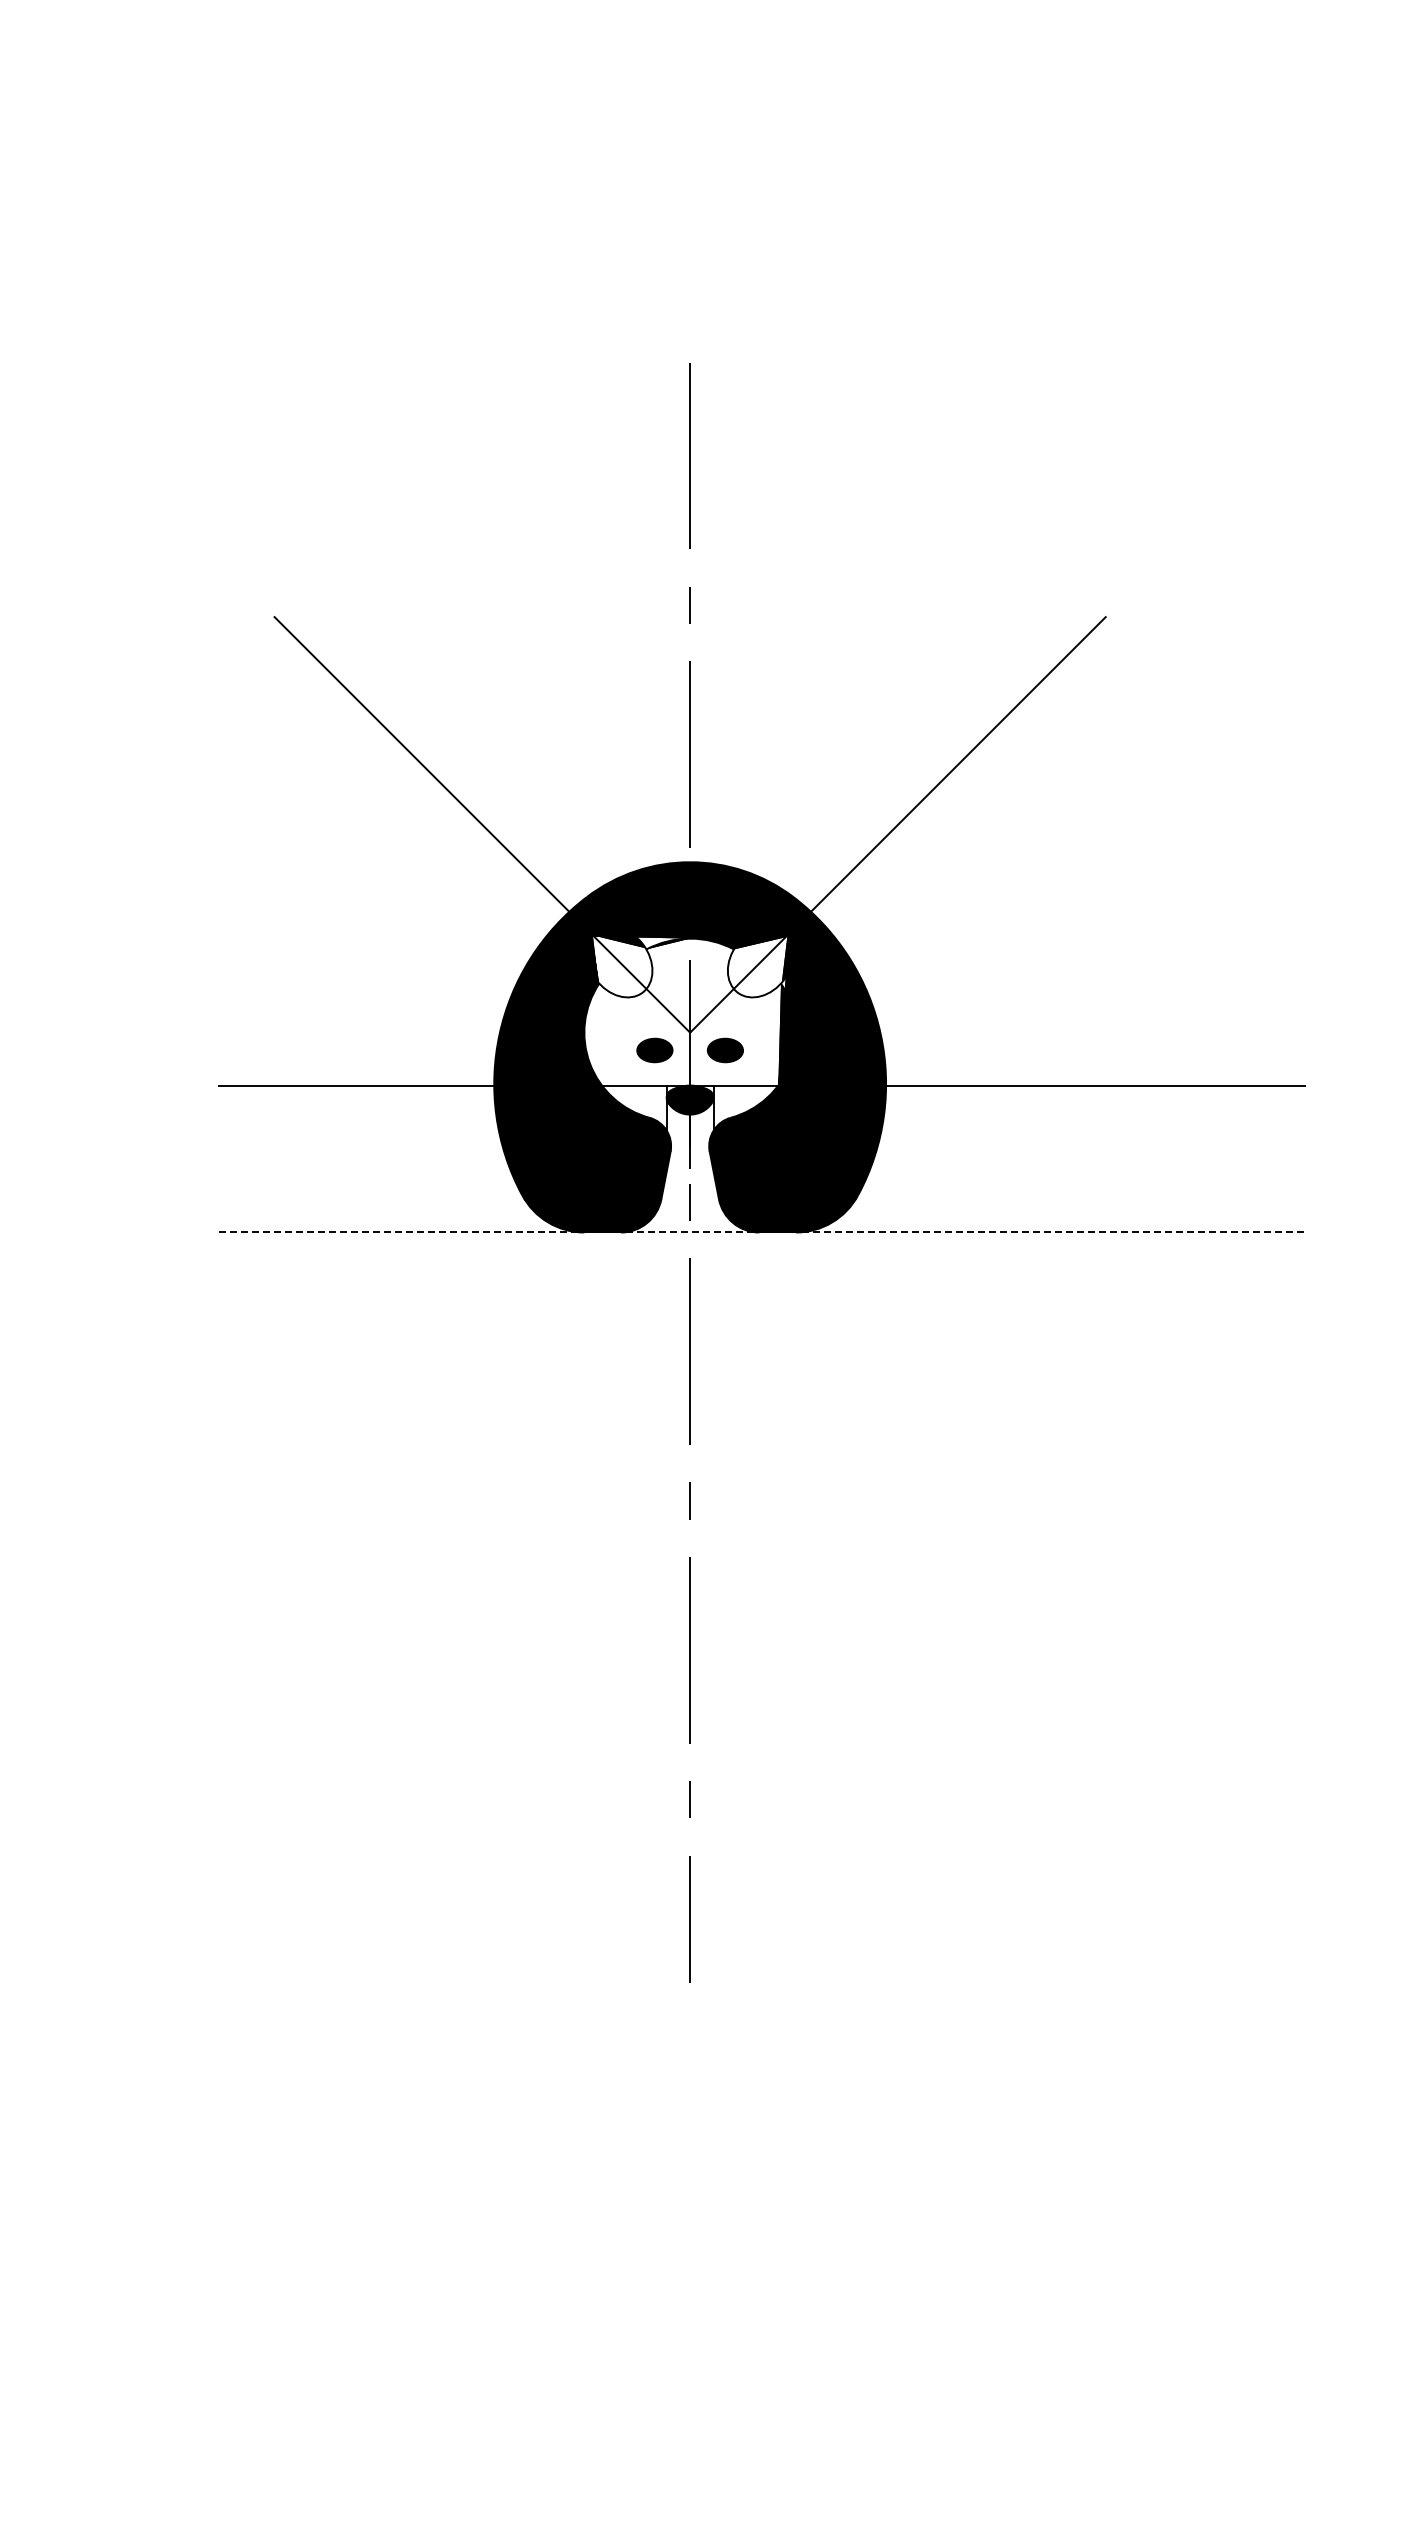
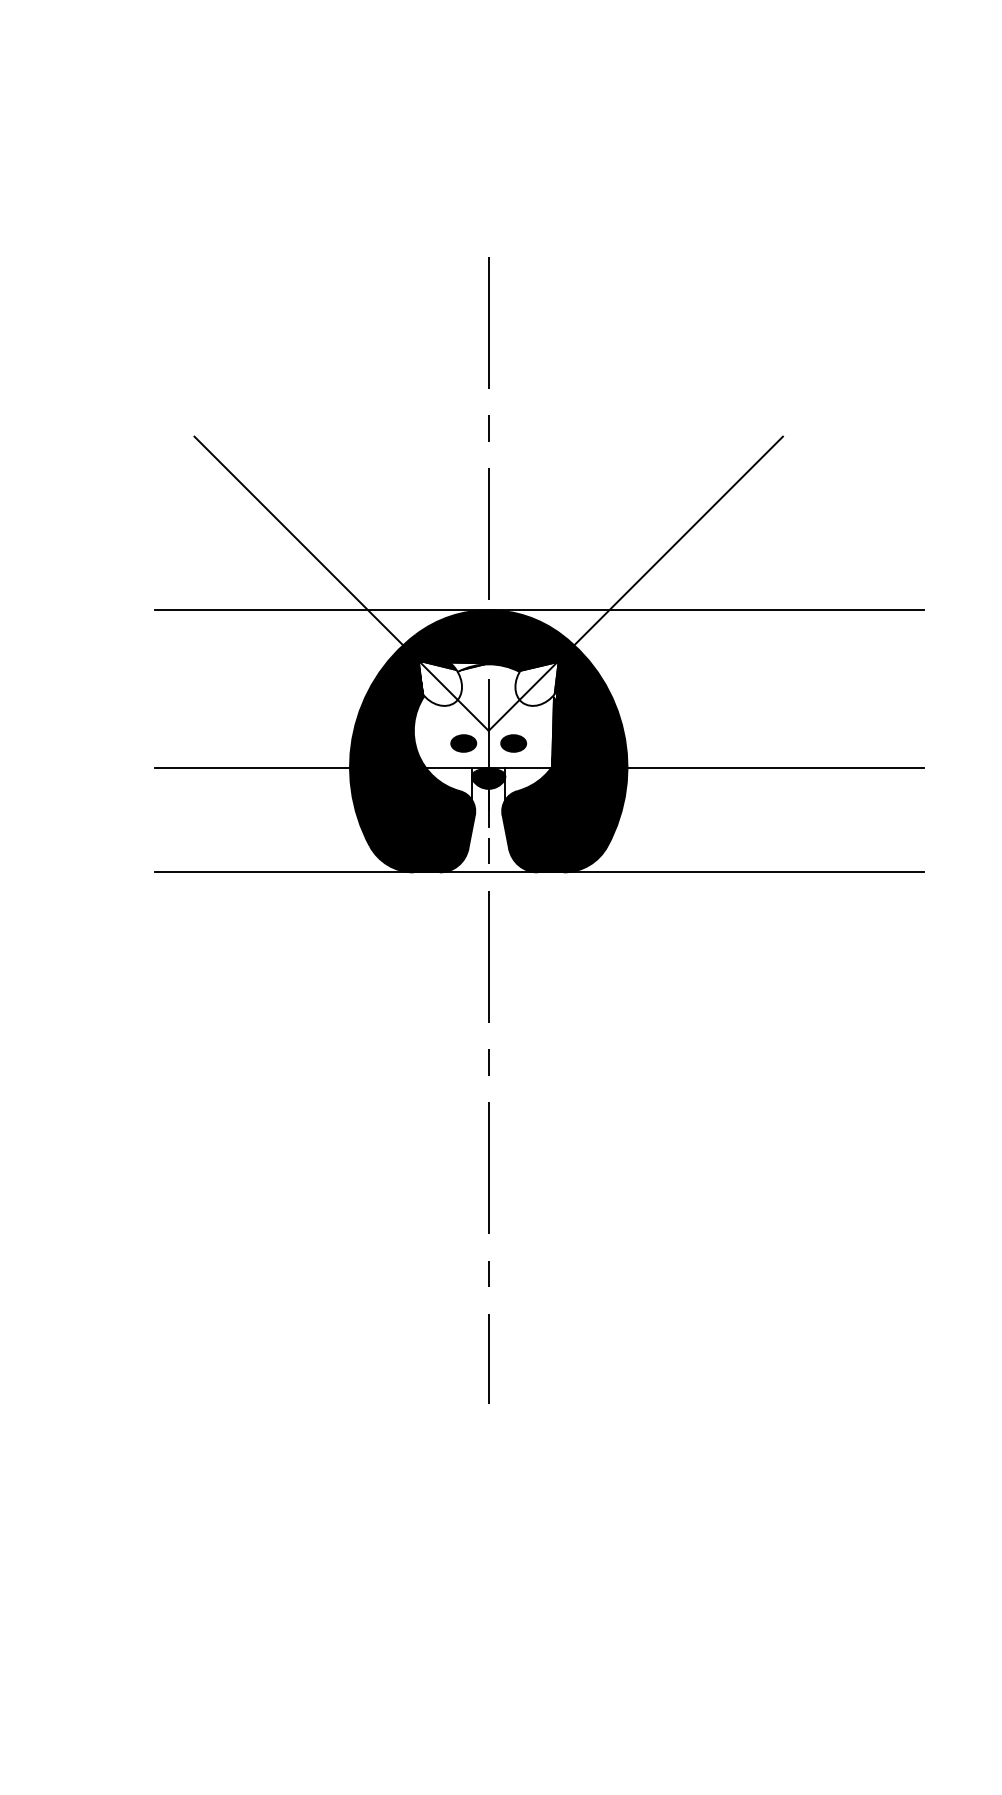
line: (761, 862) -> (539, 610), added
line: (762, 1232) -> (539, 872), dashed -> solid

